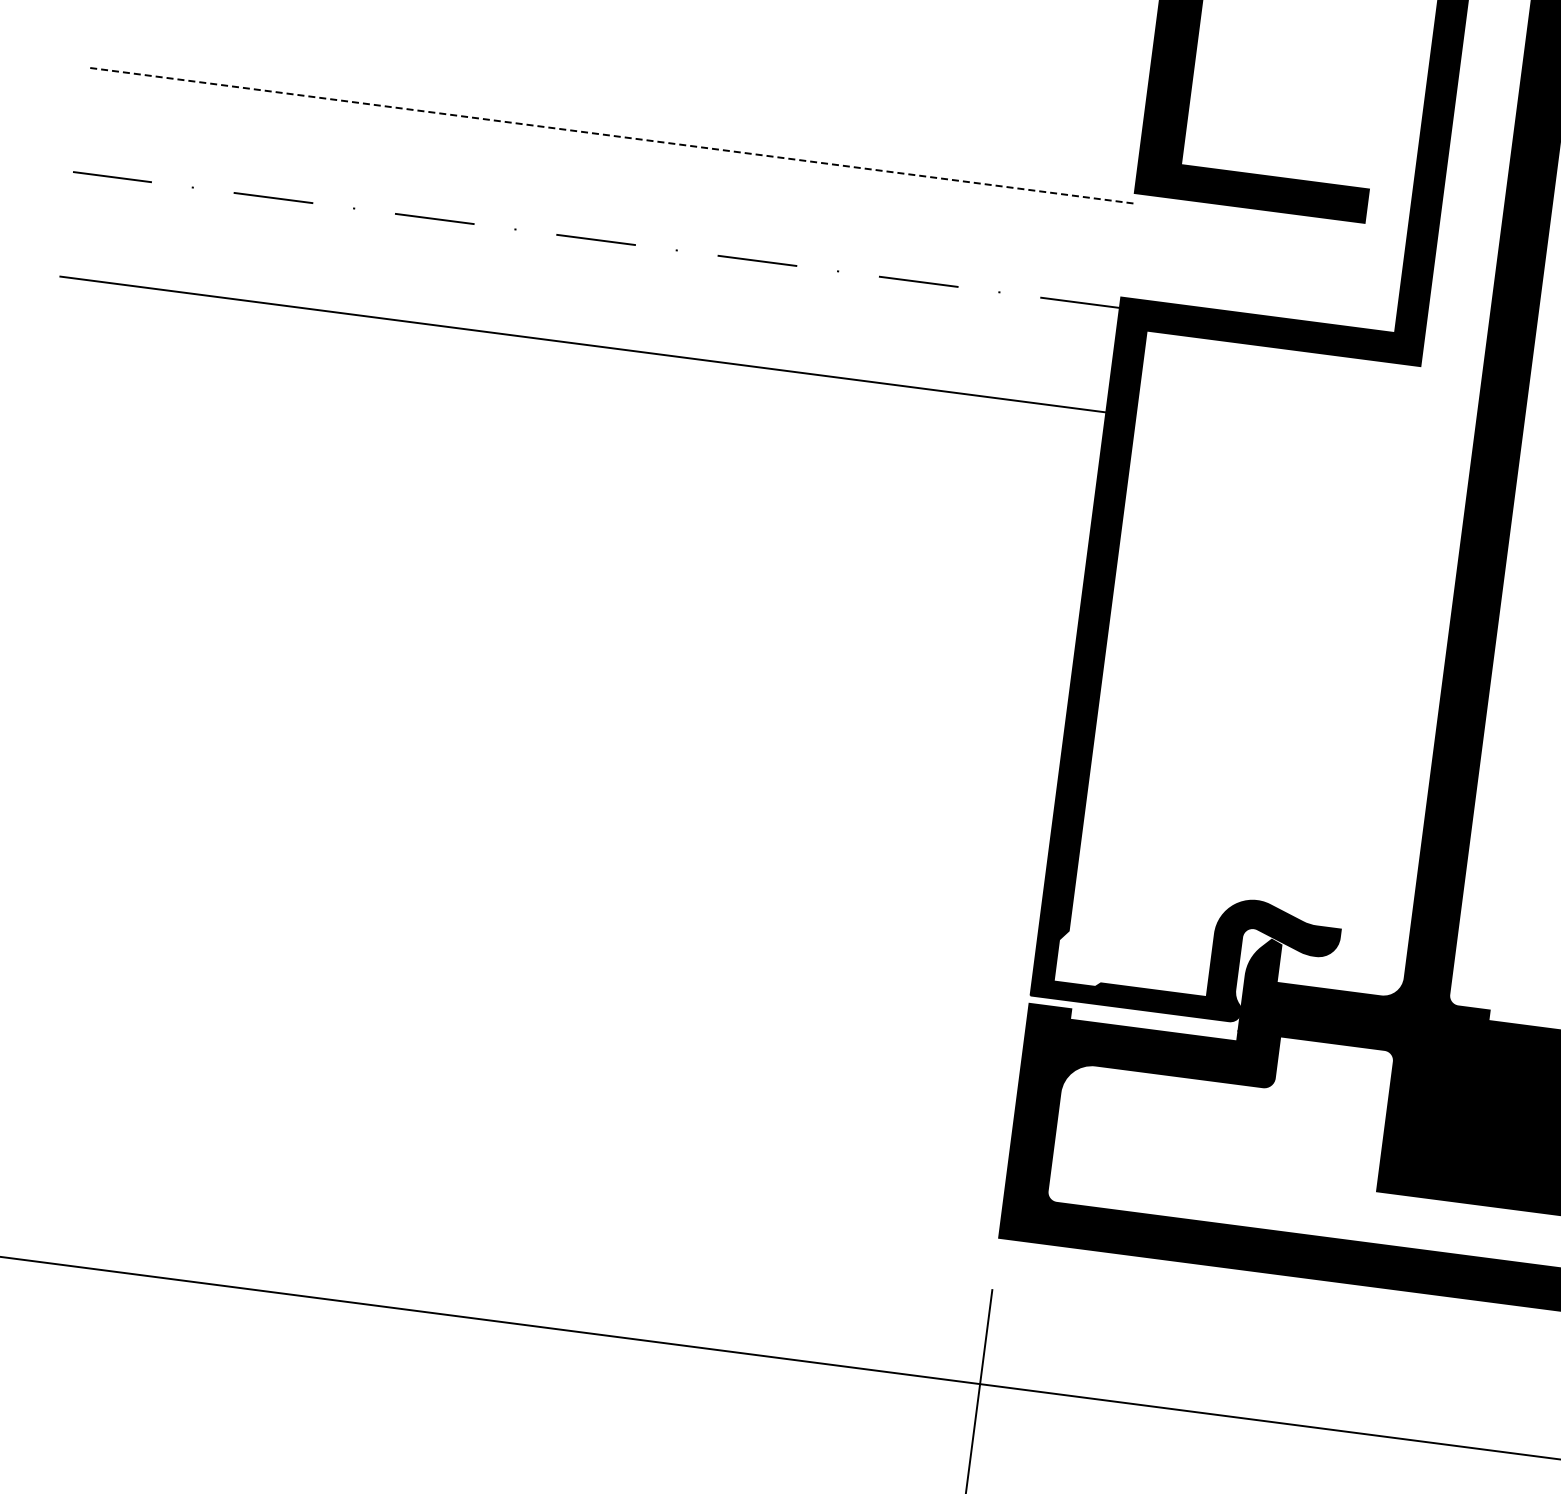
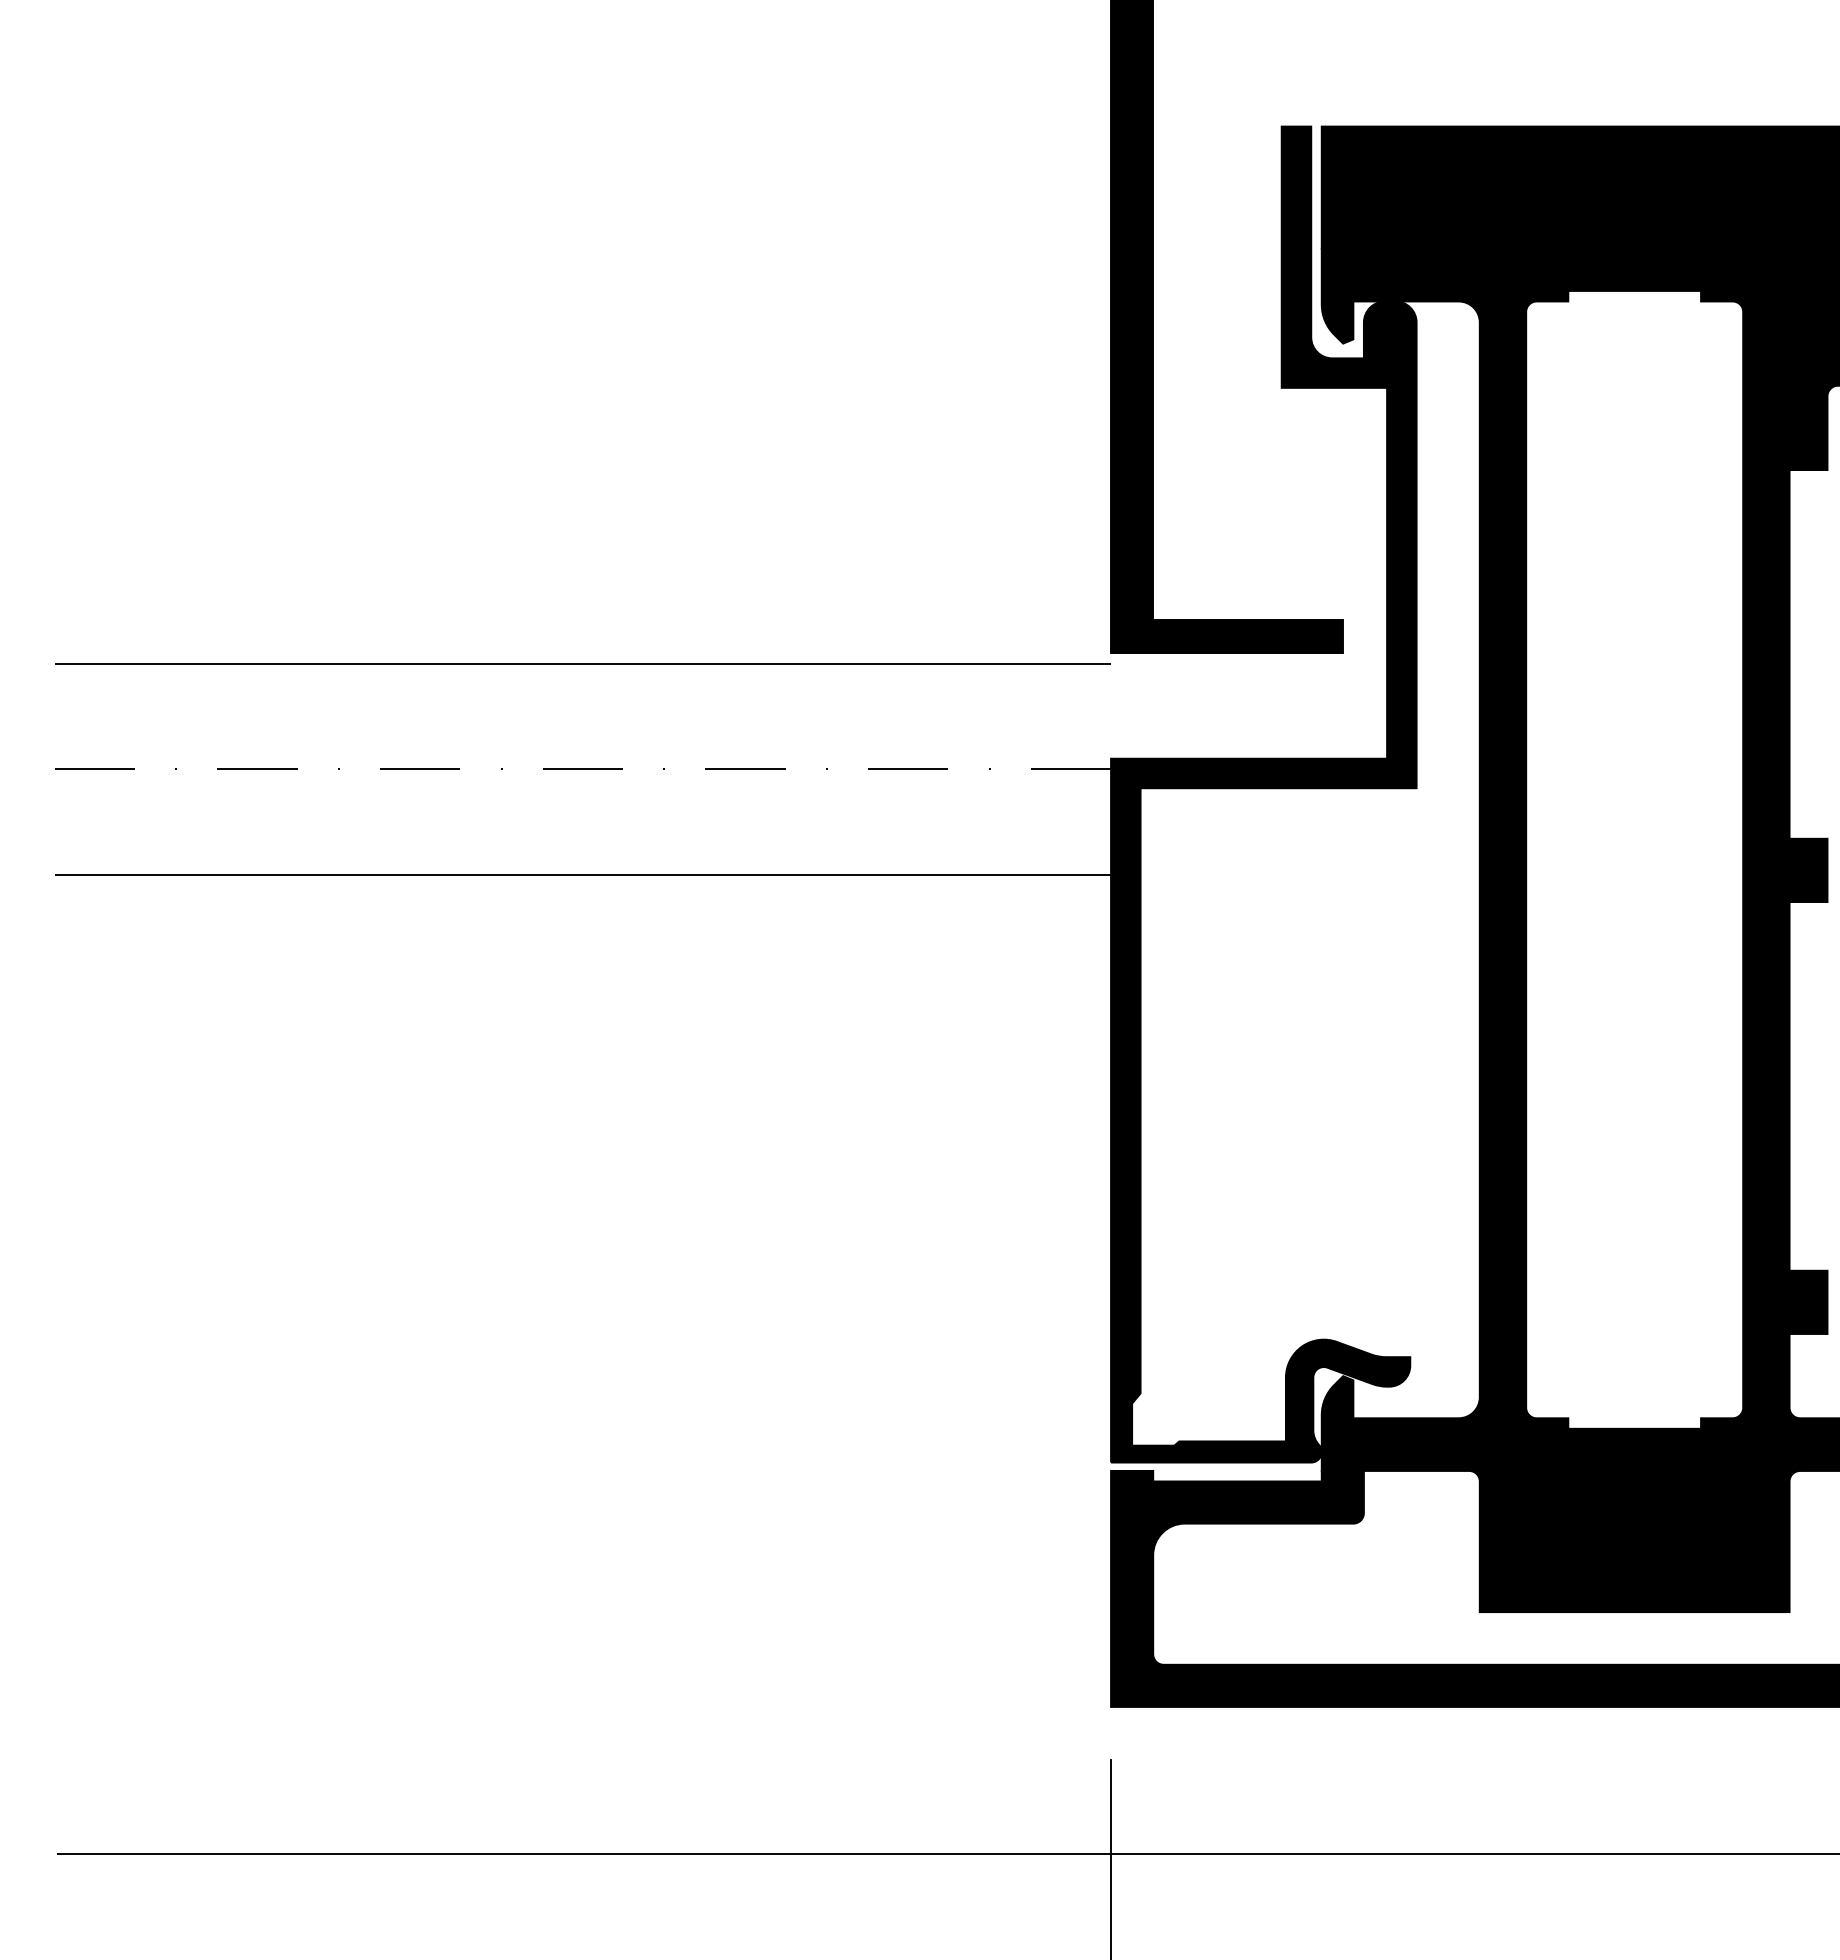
line: (610, 135) -> (583, 663), dashed -> solid

